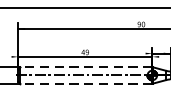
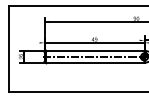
line: (85, 67) -> (94, 50), dashed -> solid
line: (85, 83) -> (94, 62), dashed -> solid

